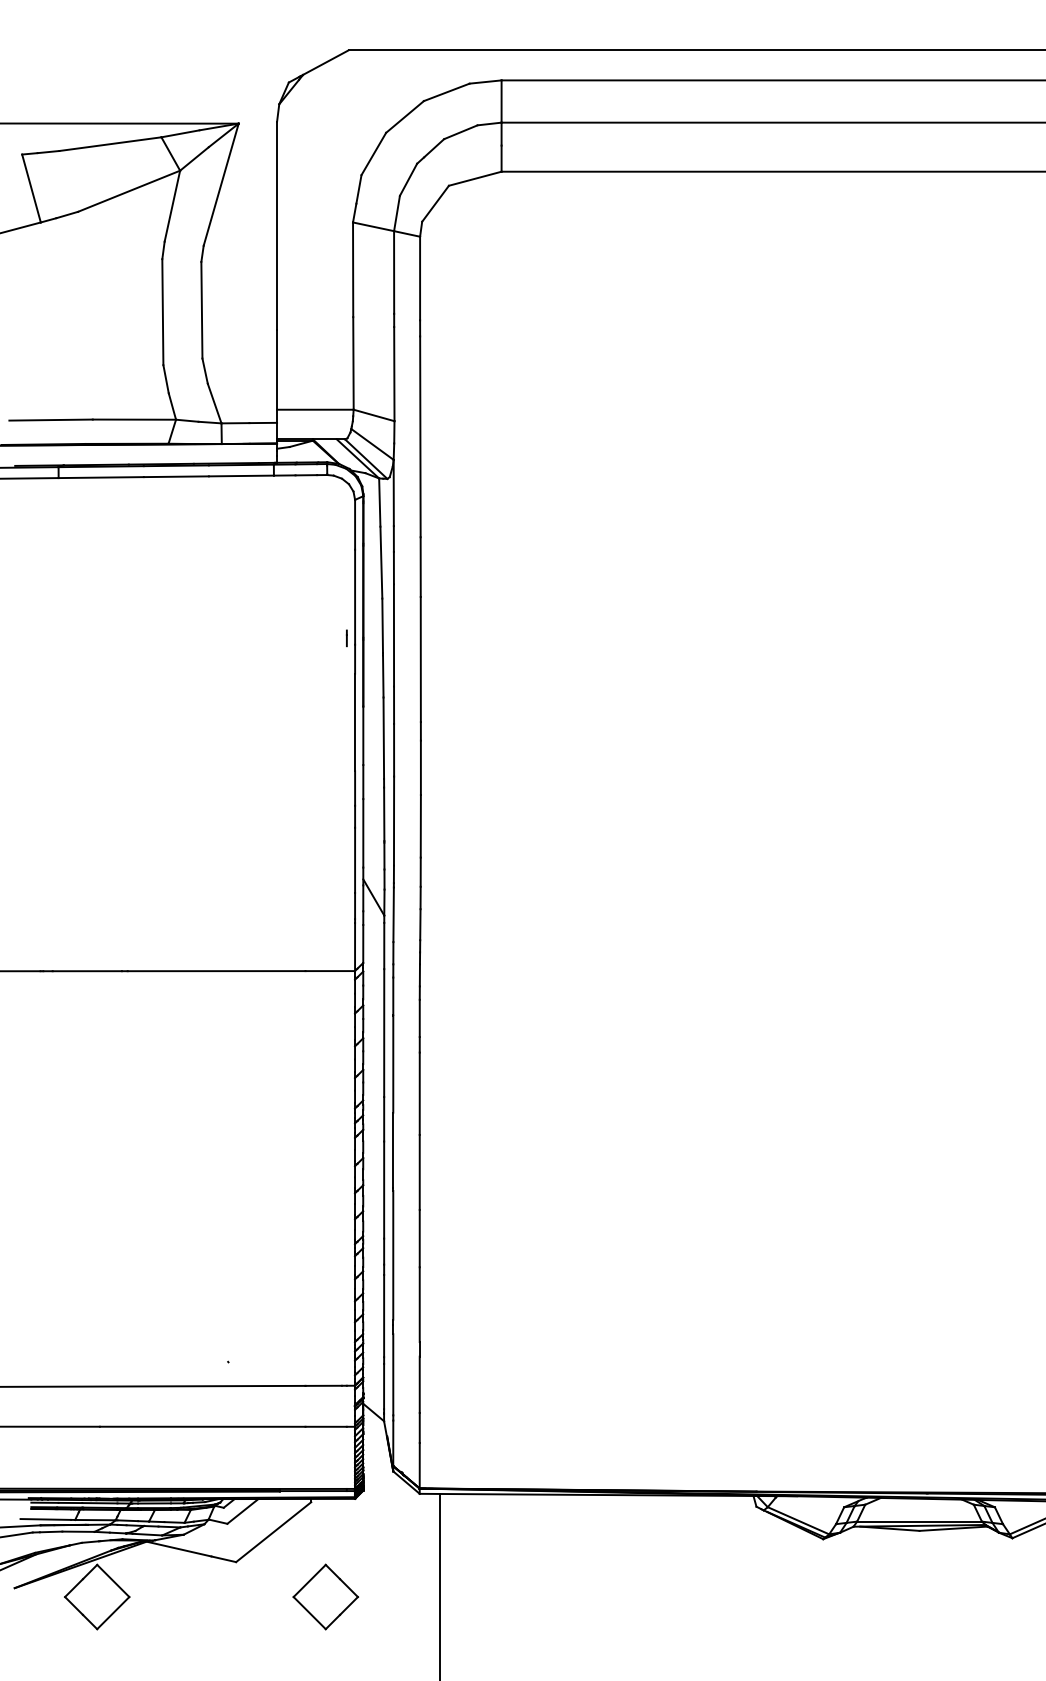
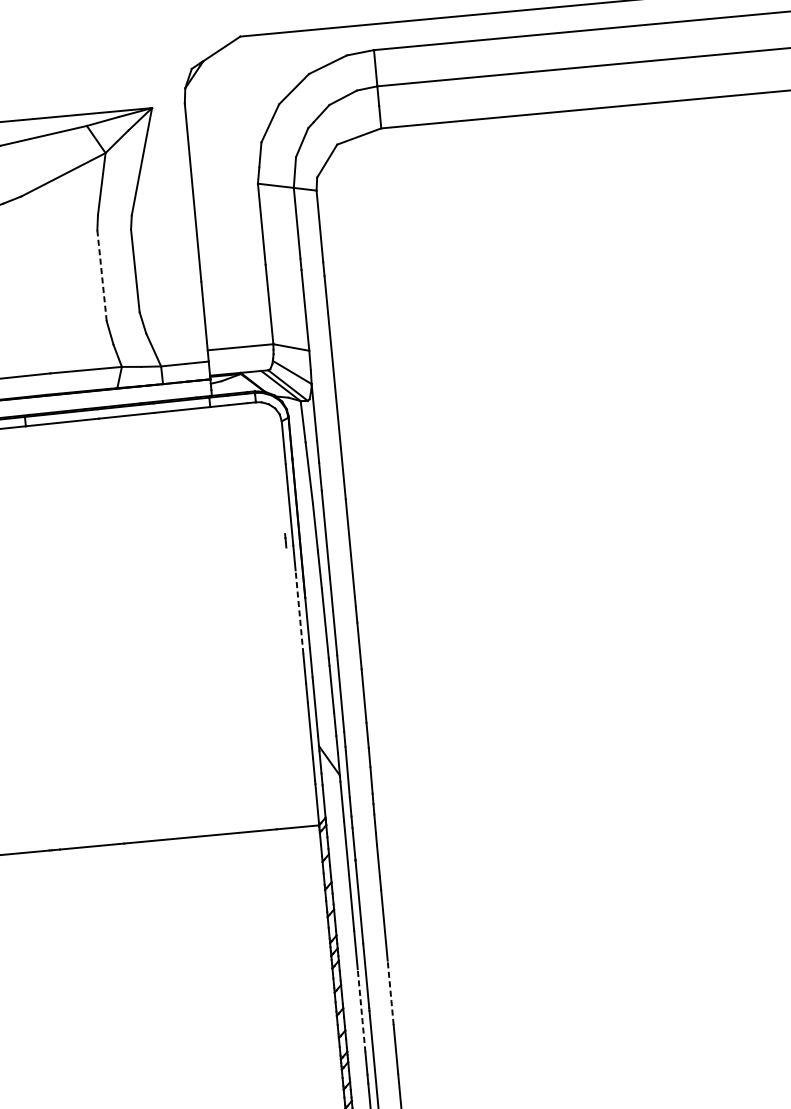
line: (162, 312) -> (101, 276), solid -> dashed
line: (355, 722) -> (299, 612), solid -> dashed
line: (419, 1171) -> (390, 992), solid -> dashed
line: (384, 1190) -> (361, 1011), solid -> dashed

